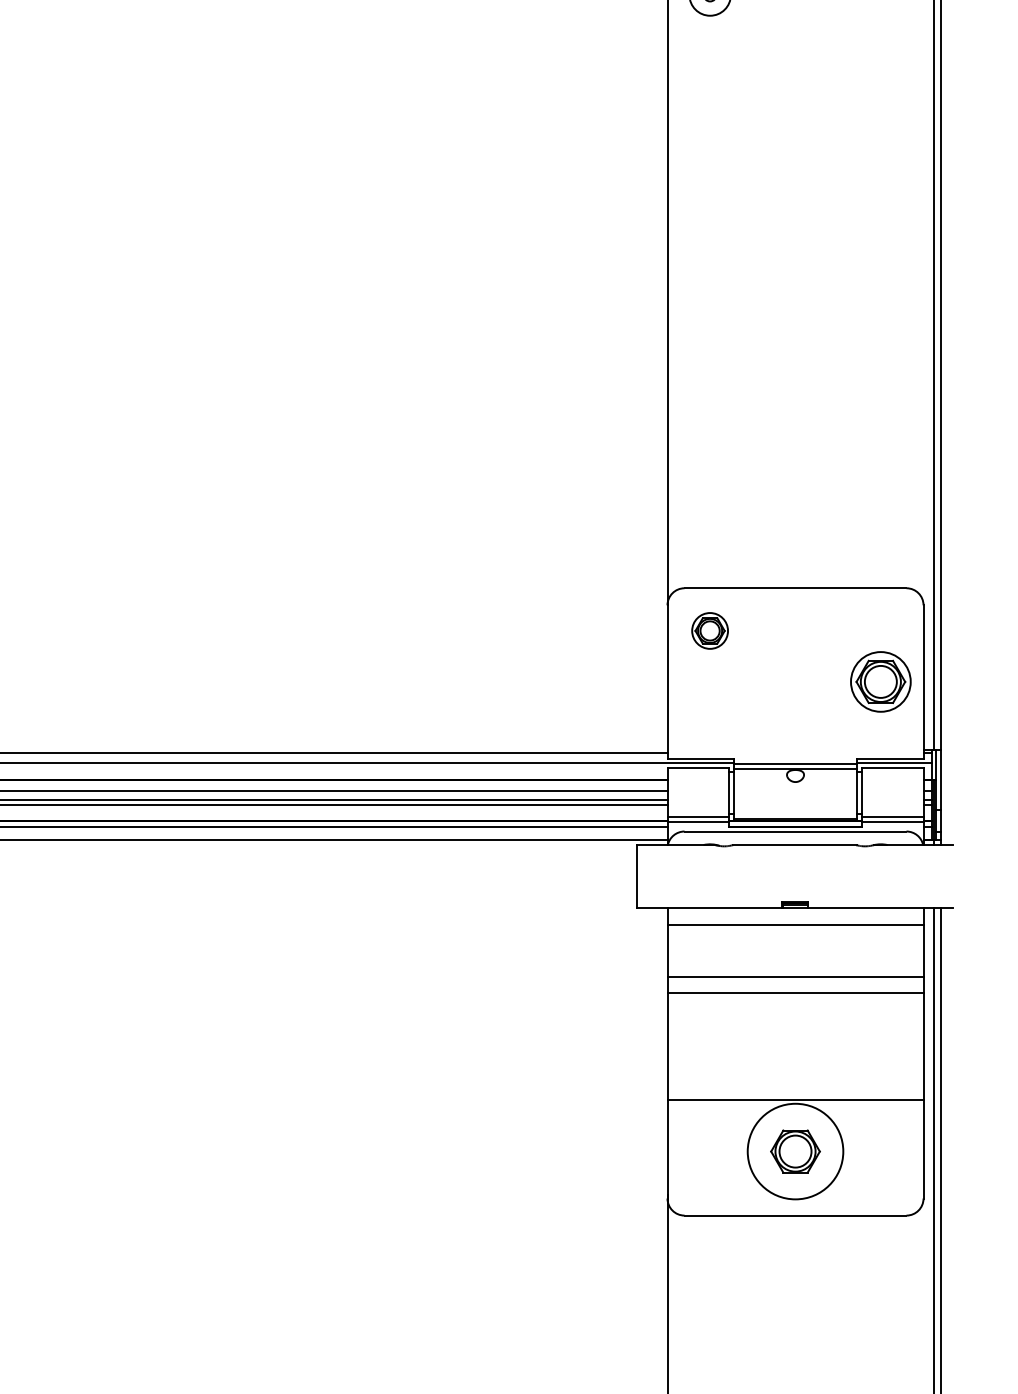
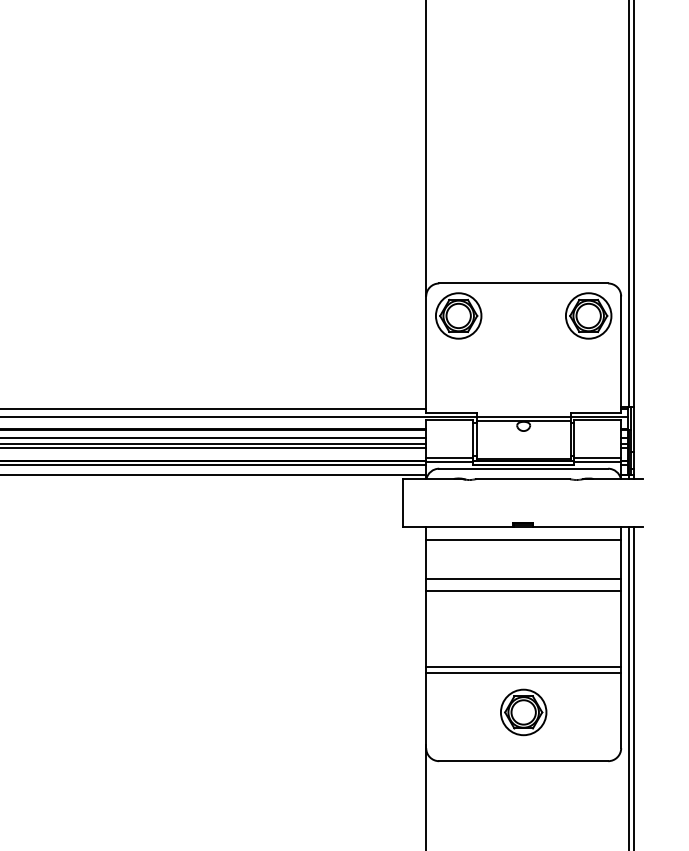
part: (709, 630) -> (458, 315), size x1.67
part: (880, 681) -> (588, 315), moved
line: (795, 1092) -> (523, 667), added
circle: (795, 1151) -> (523, 712), size x0.62

